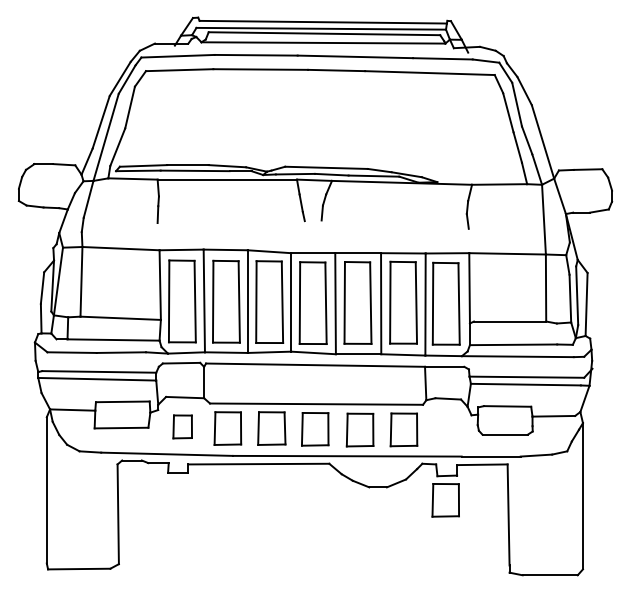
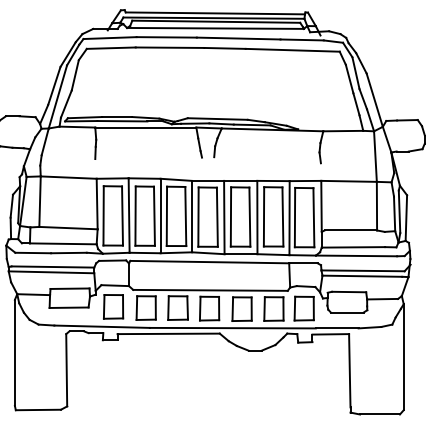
part: (182, 426) -> (113, 306), size x1.43
part: (445, 500) -> (304, 308), moved

